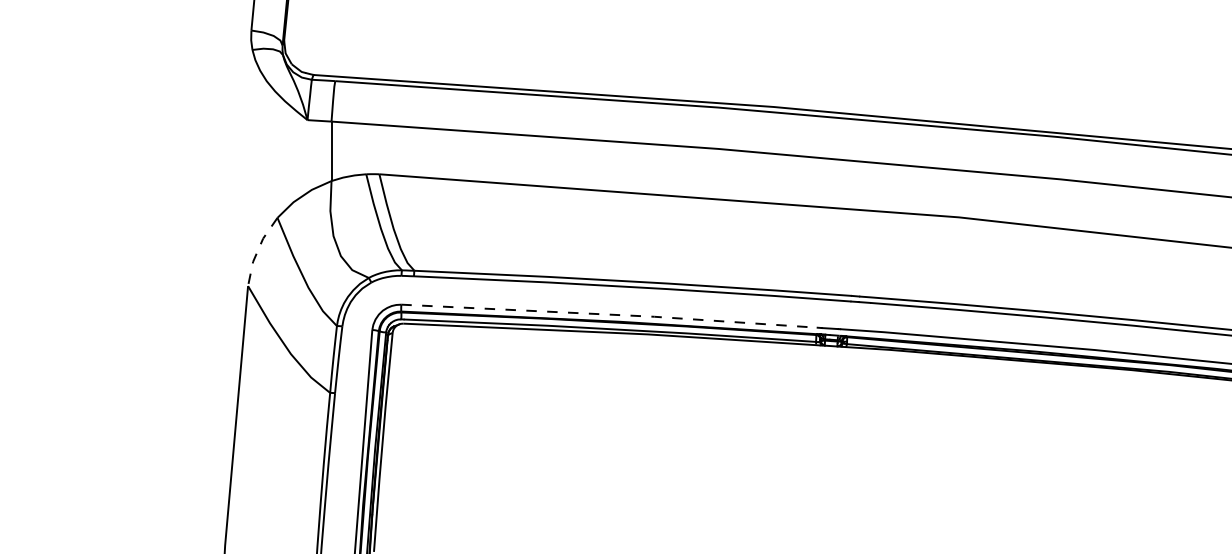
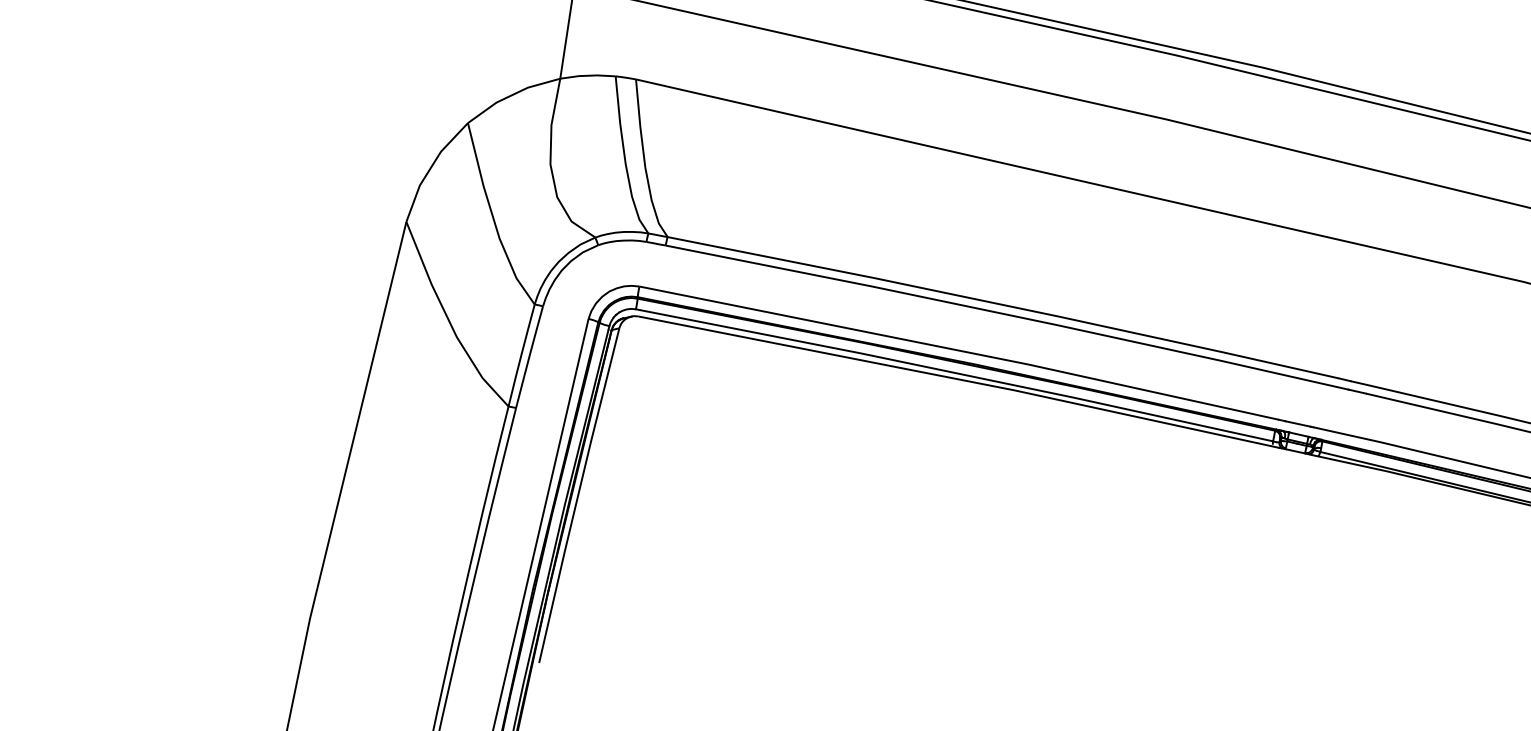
line: (258, 250) -> (430, 169), dashed -> solid
line: (610, 314) -> (961, 350), dashed -> solid

